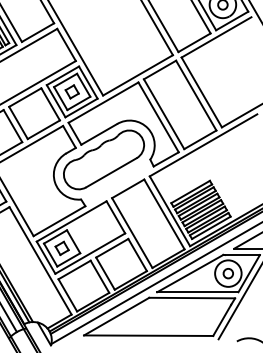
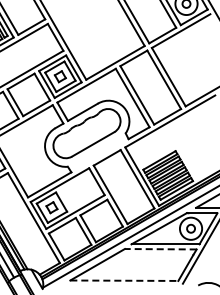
line: (191, 298) -> (160, 249), solid -> dashed
line: (148, 335) -> (124, 280), solid -> dashed

